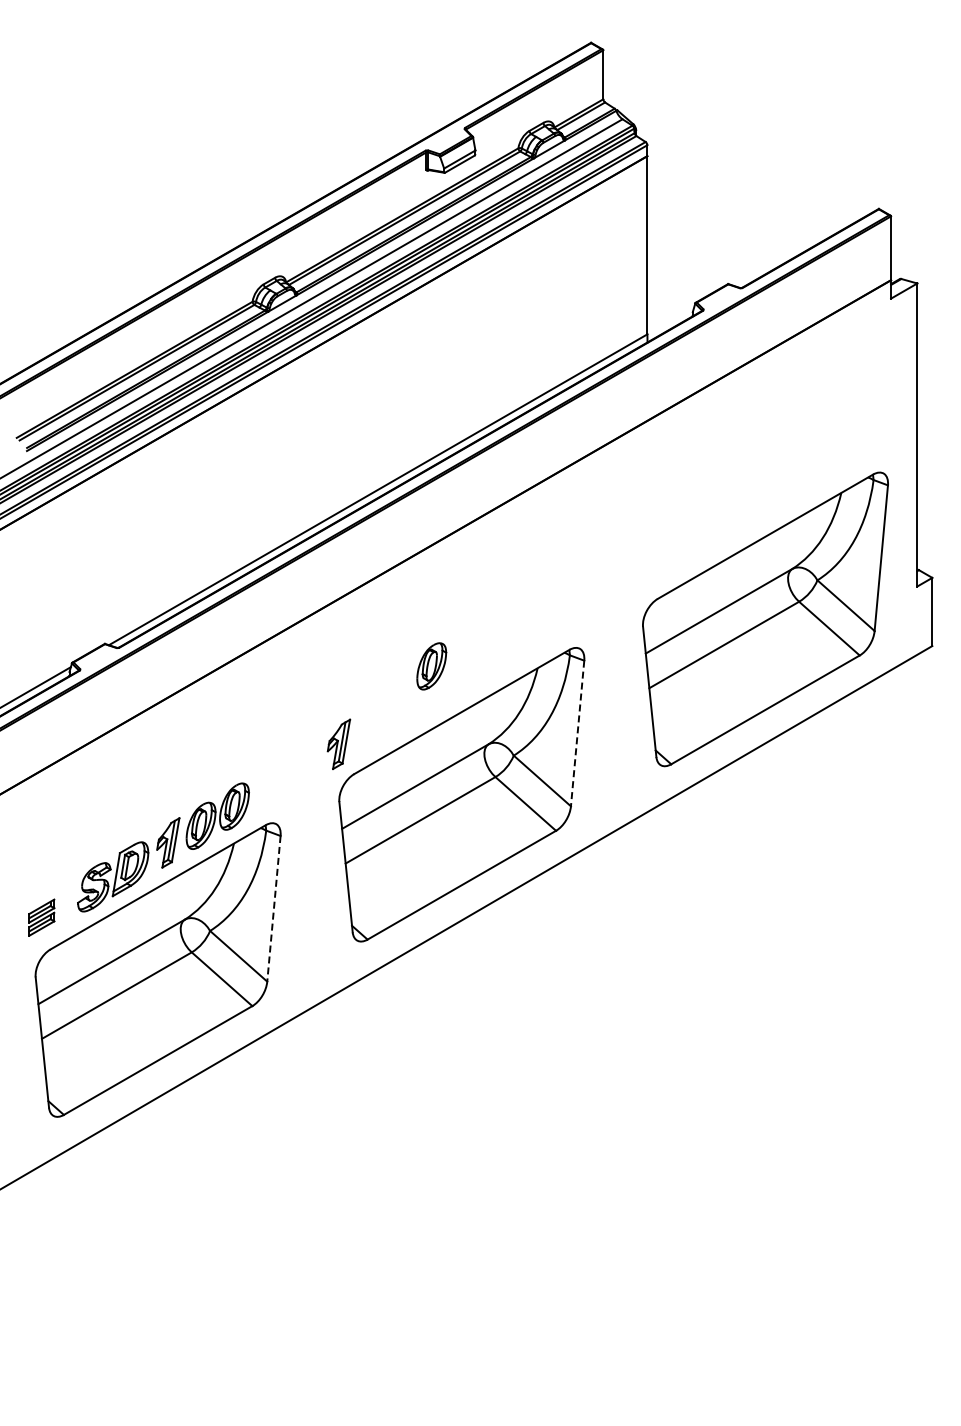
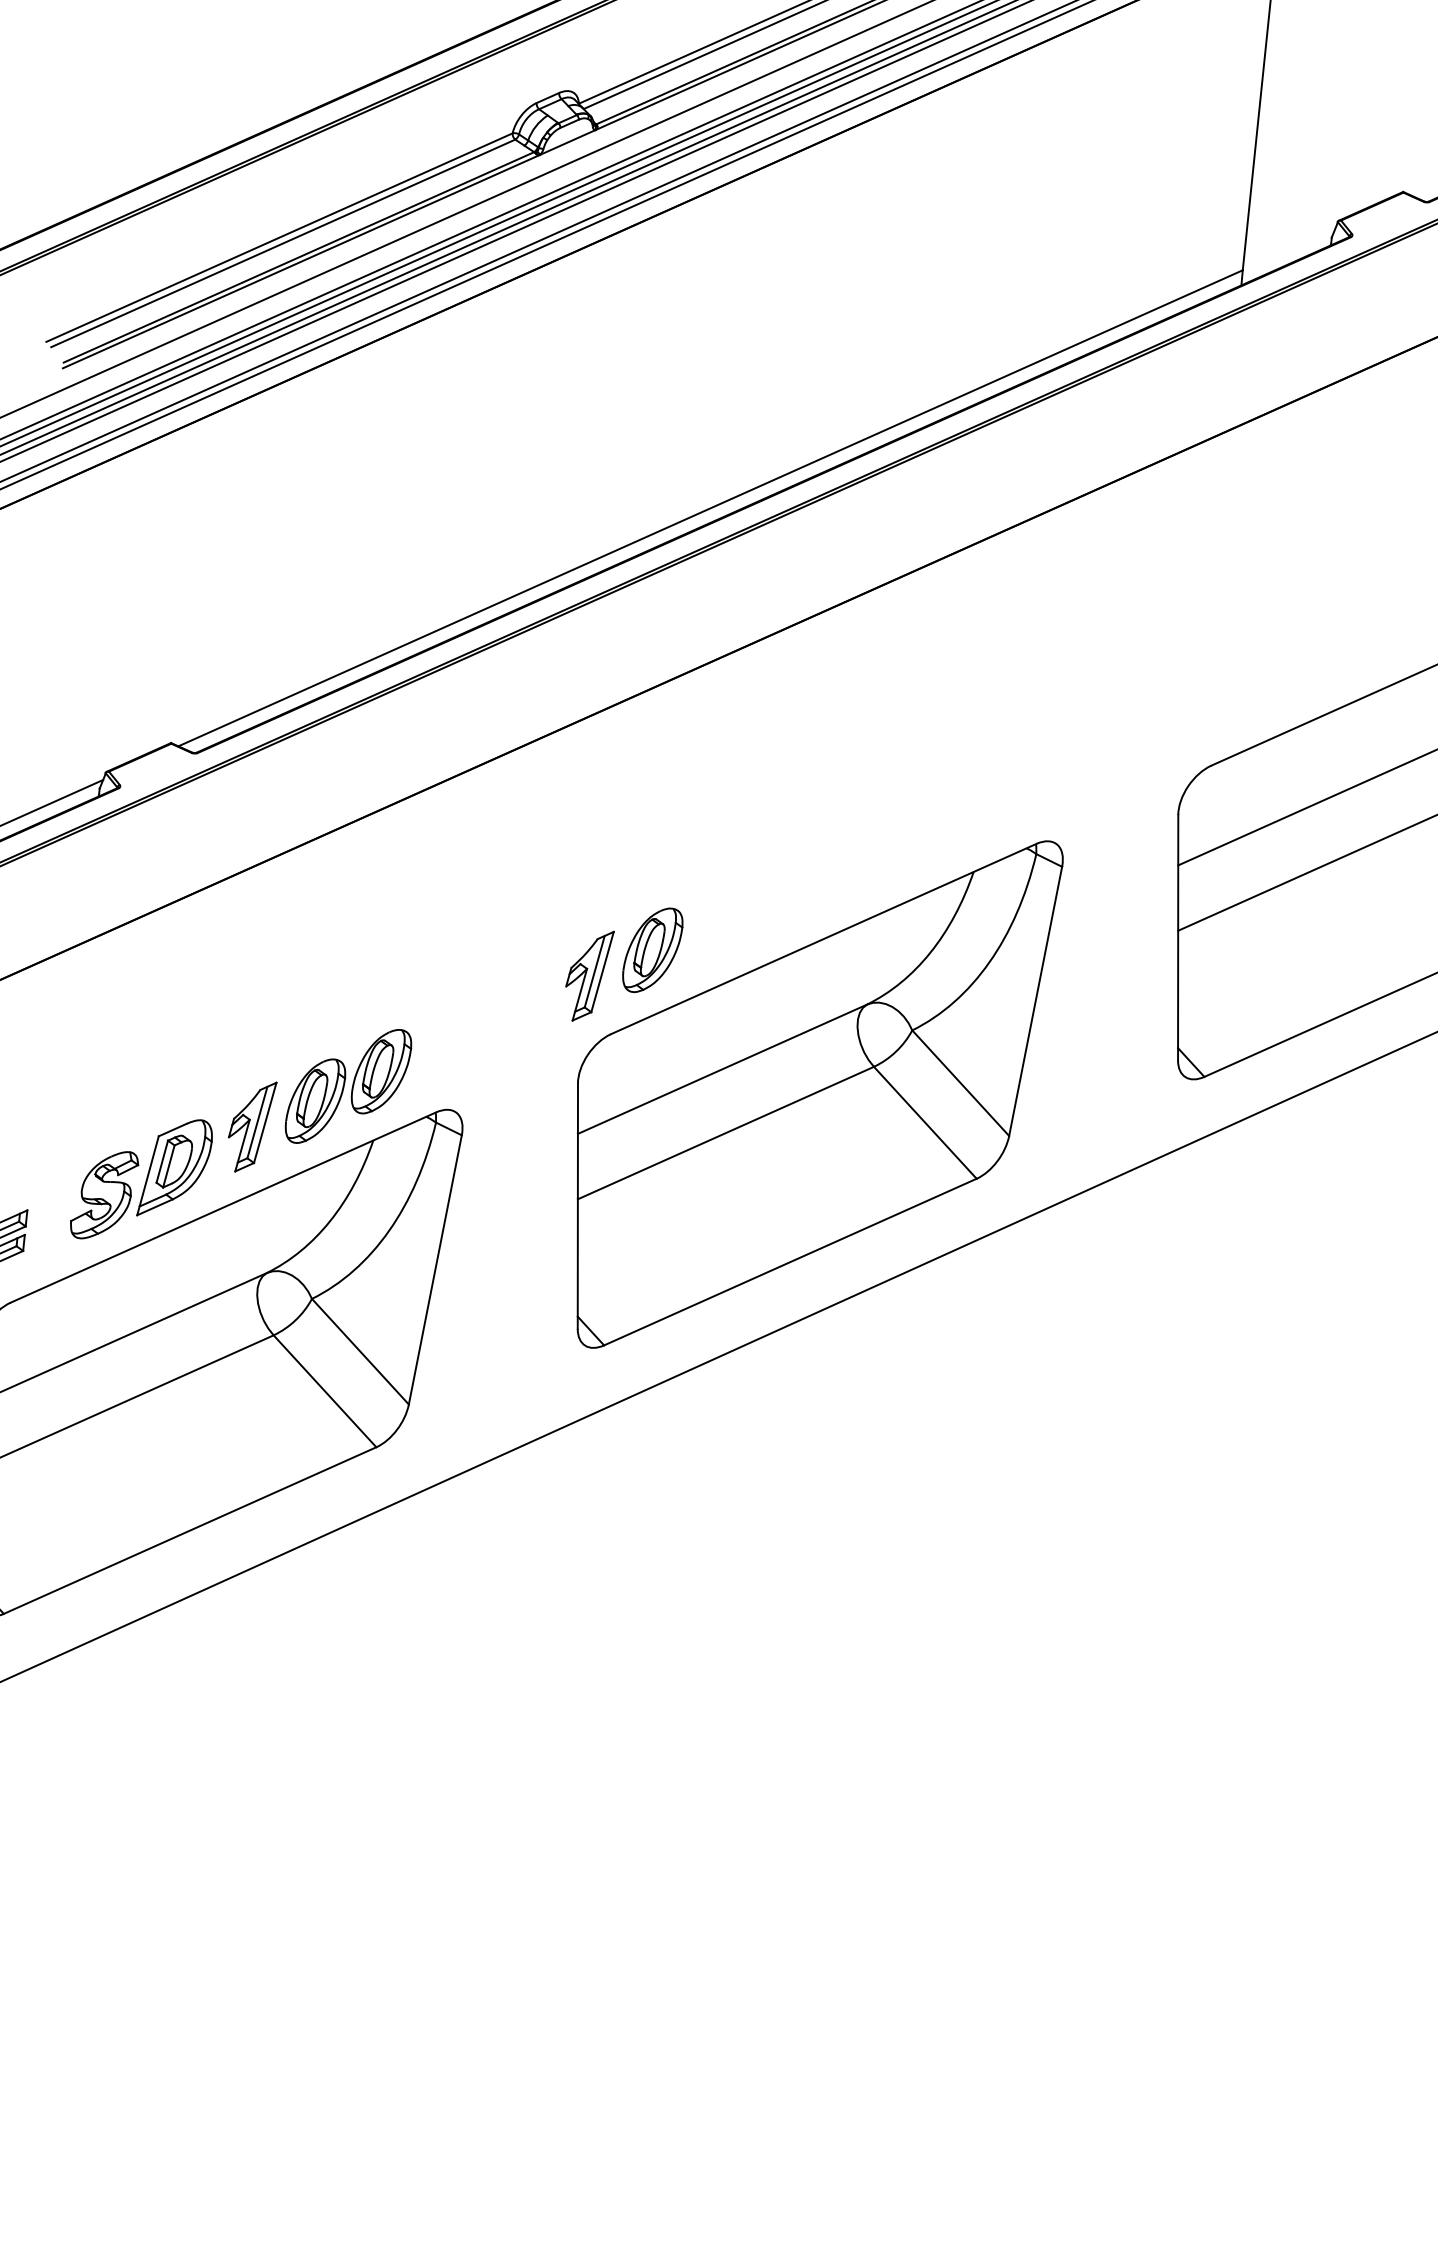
part: (431, 666) -> (652, 950), moved
line: (577, 734) -> (1035, 1003), dashed -> solid
line: (273, 909) -> (434, 1271), dashed -> solid

